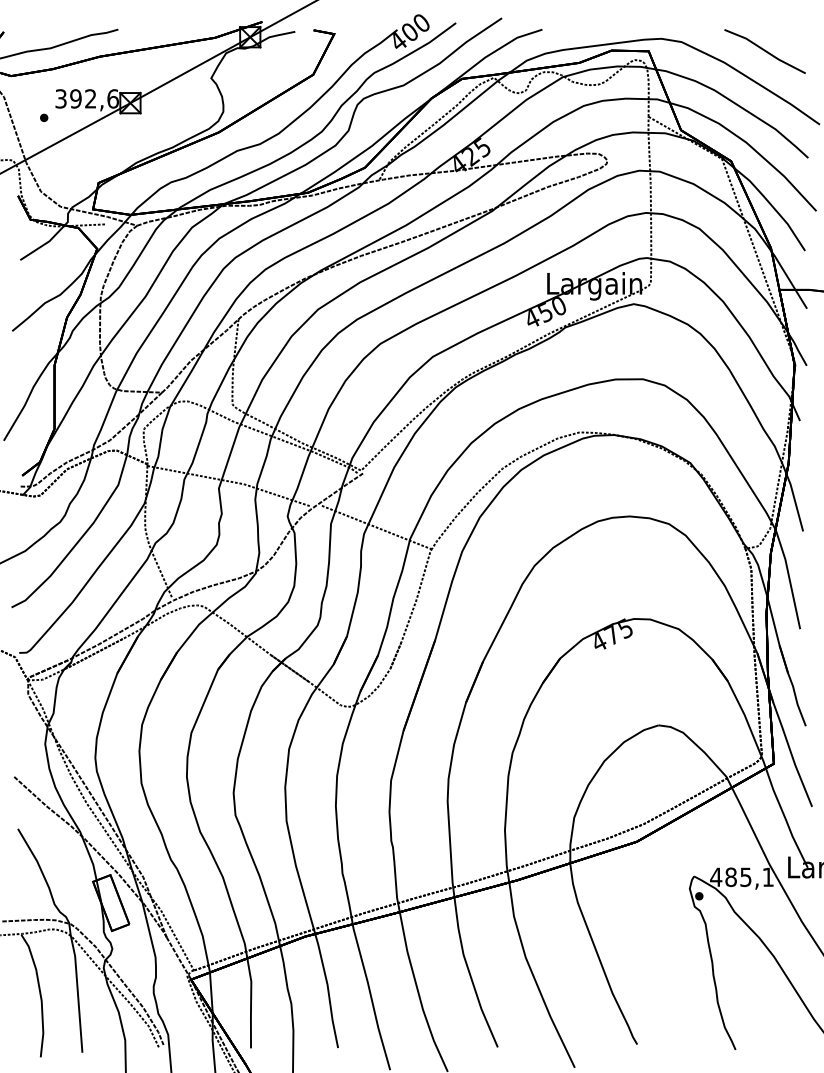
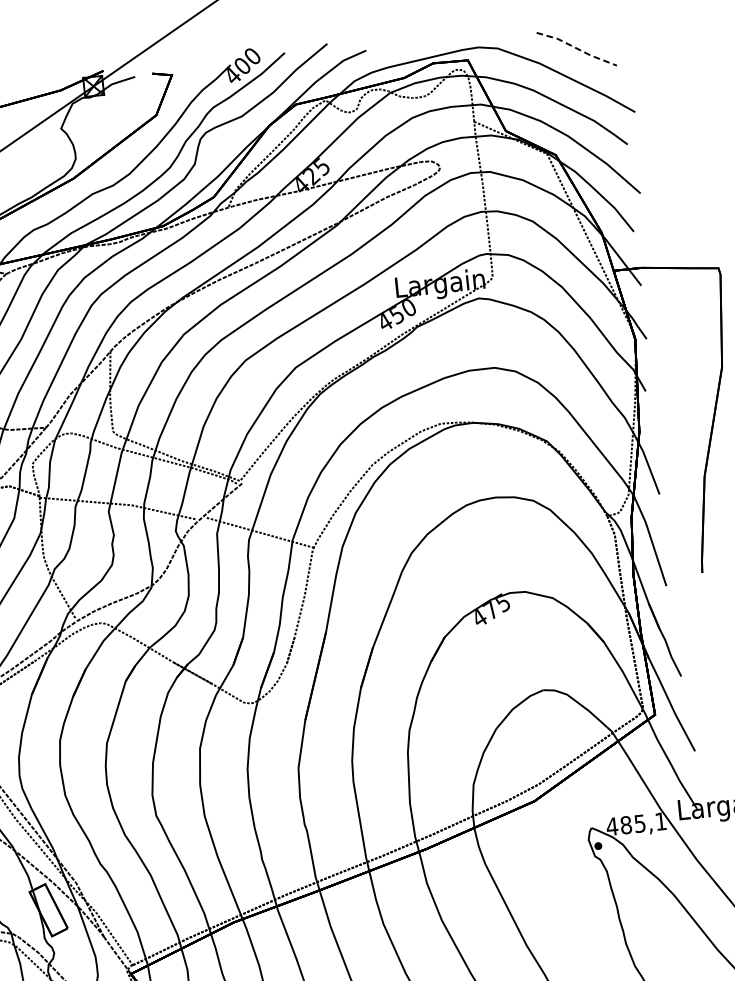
line: (765, 50) -> (577, 48), solid -> dashed

